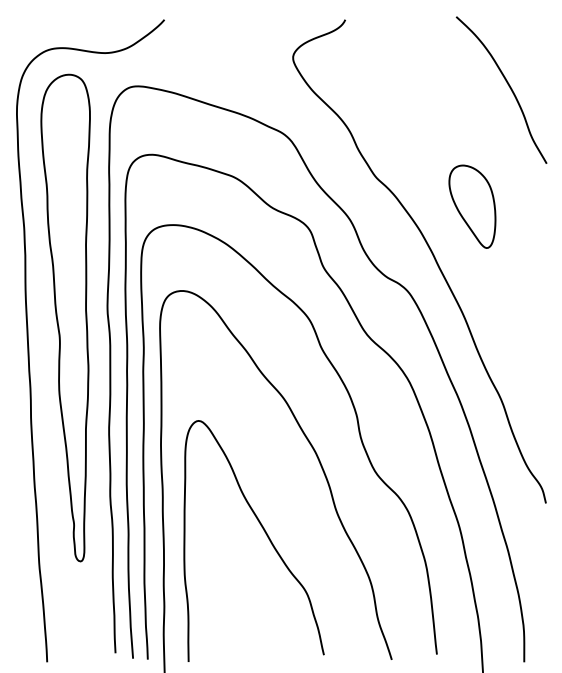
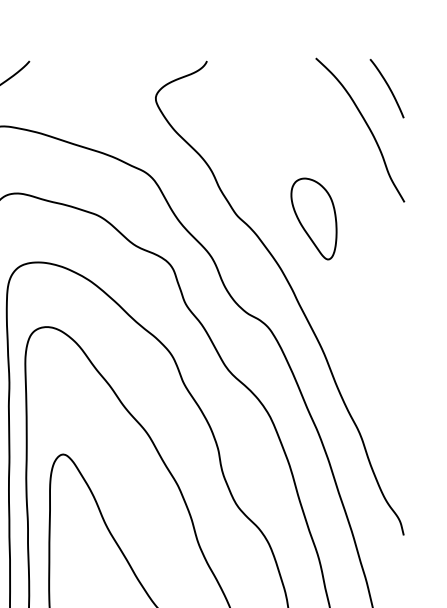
curve: (530, 47) -> (388, 88), added
part: (472, 206) -> (314, 218), moved

